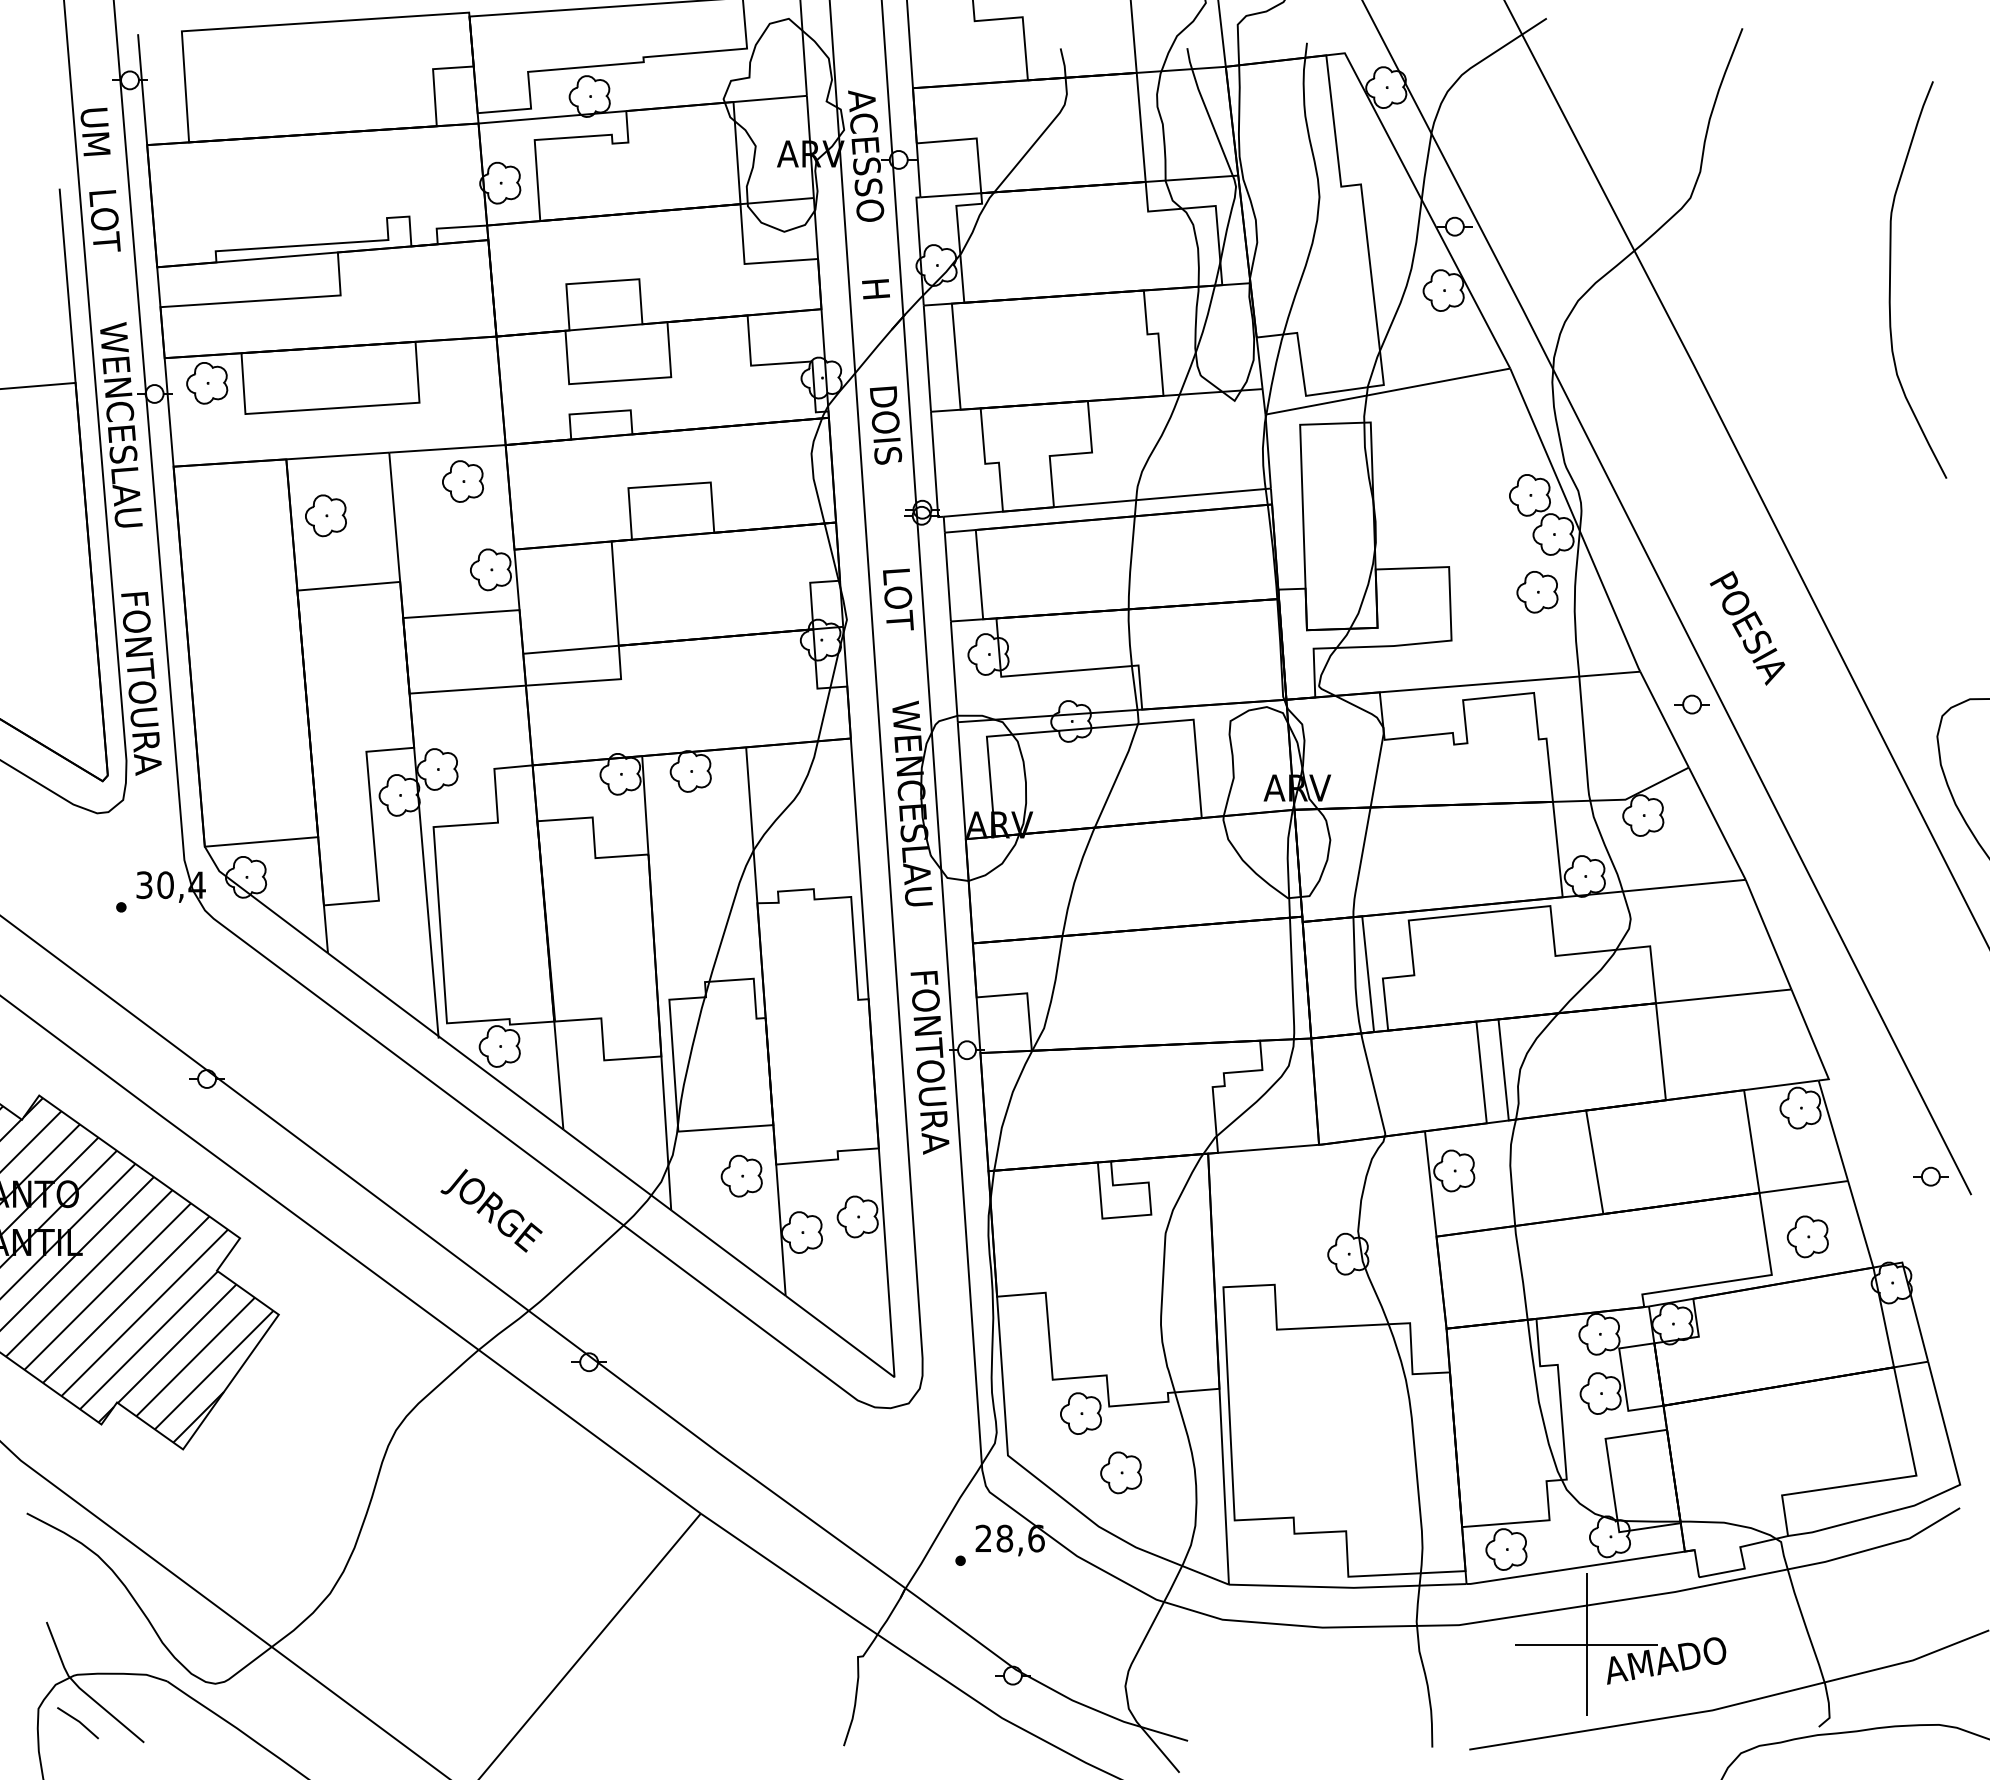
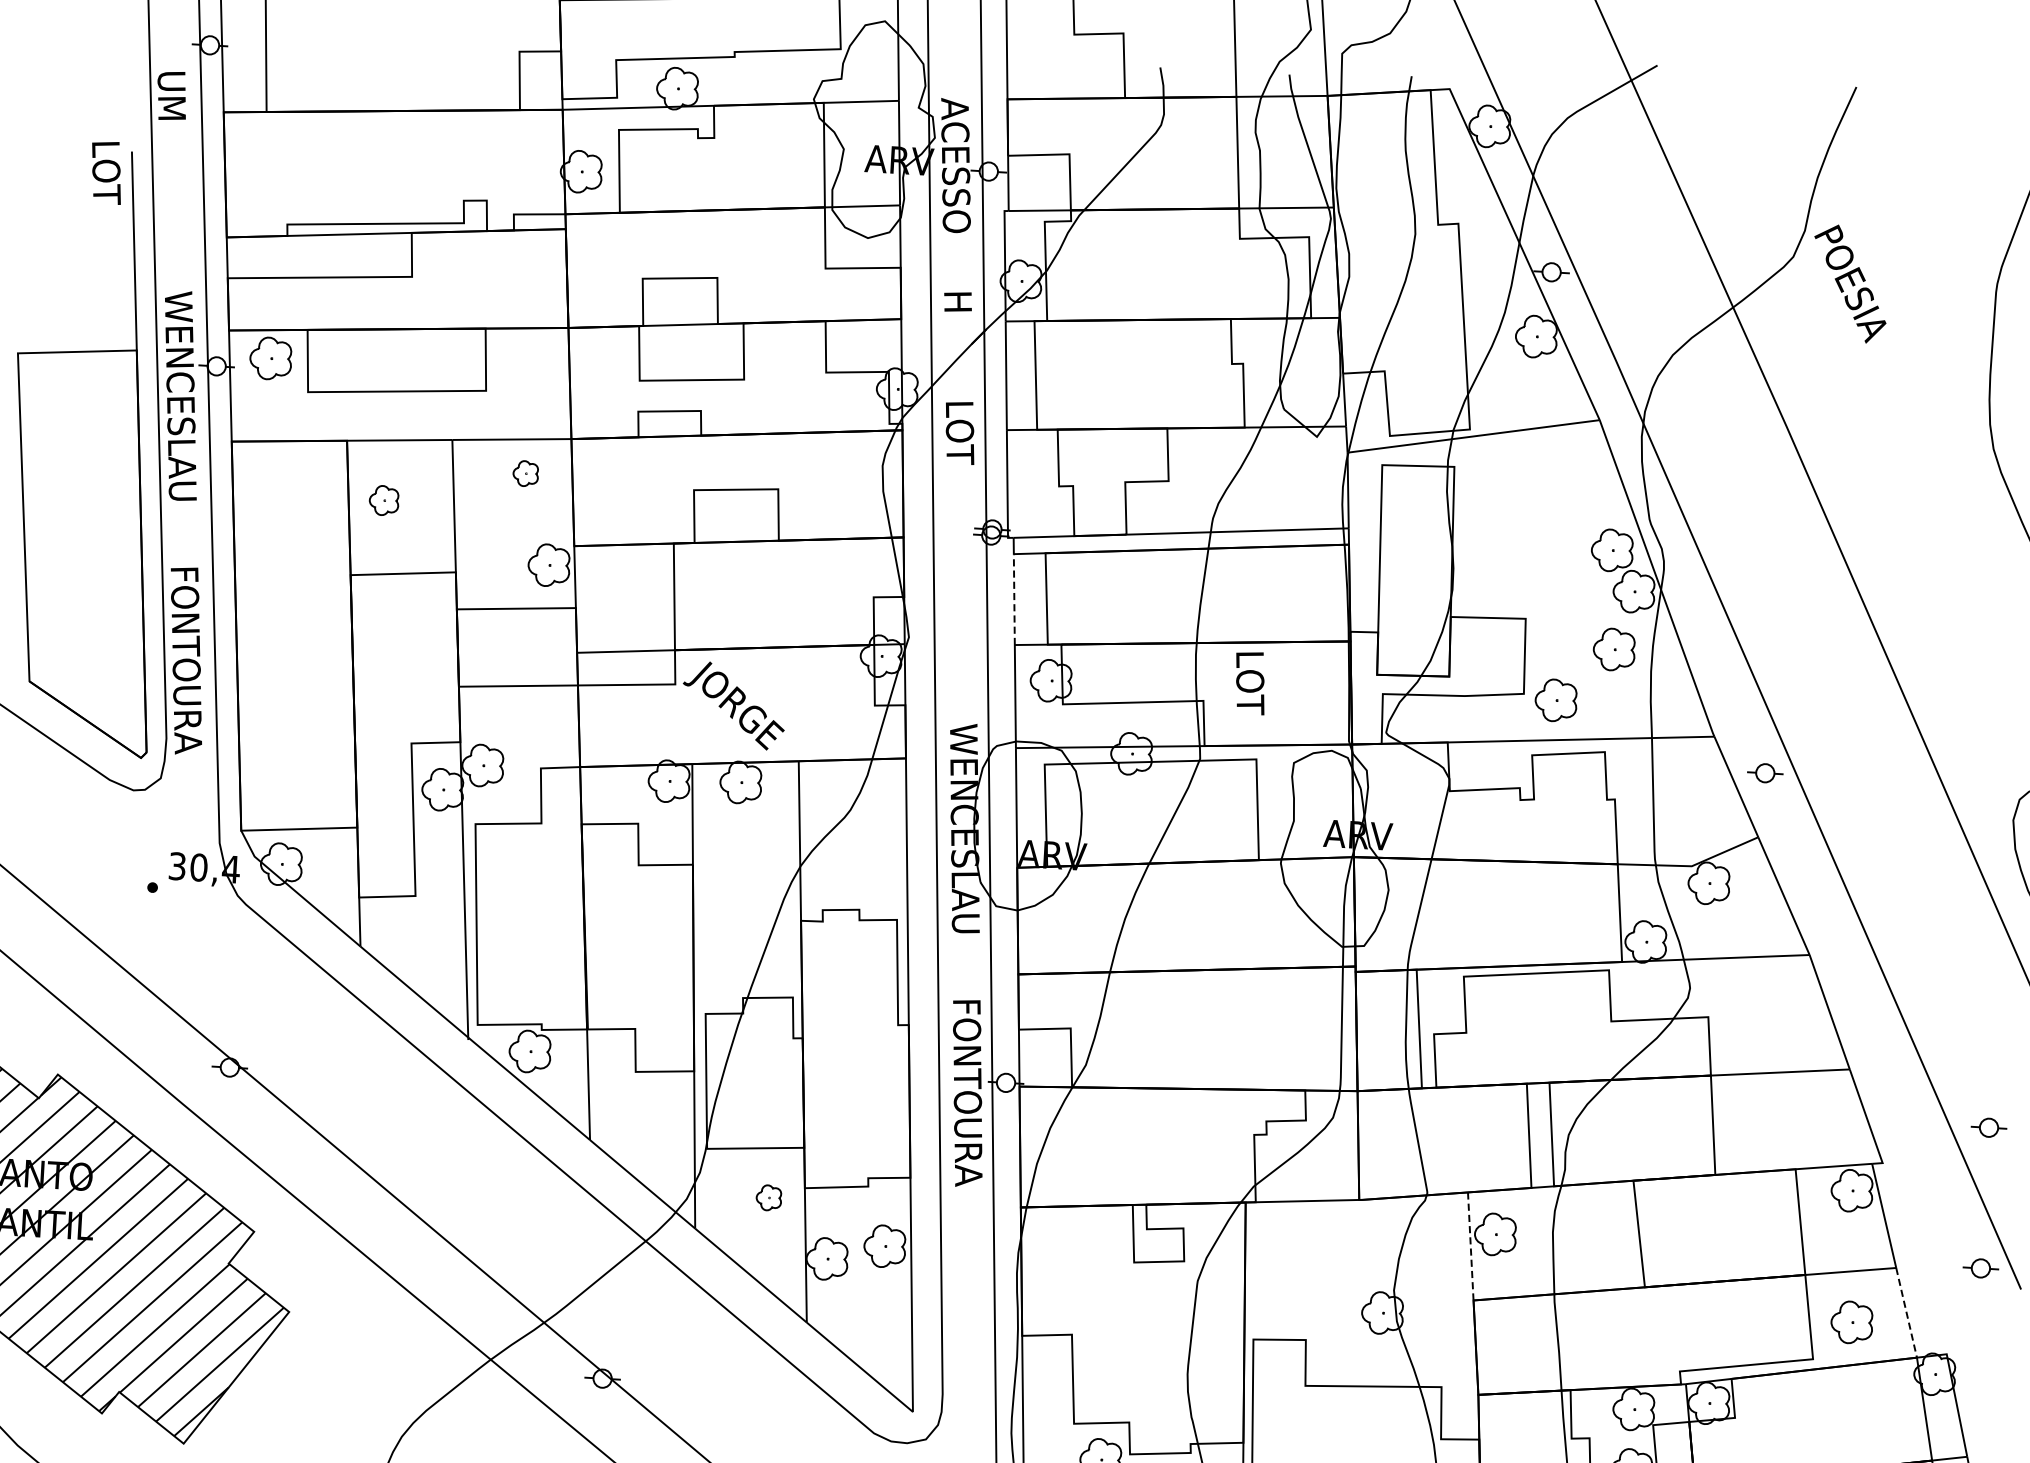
text: (104, 220) -> (106, 172), moved
text: (886, 426) -> (960, 442), DOIS -> LOT
part: (462, 481) -> (525, 473), size x0.6
part: (325, 515) -> (383, 500), size x0.7
line: (947, 577) -> (1013, 599), solid -> dashed
text: (898, 599) -> (1250, 683), moved
text: (1747, 628) -> (1850, 284), moved
part: (1483, 645) -> (1556, 700), added
part: (1930, 1038) -> (1988, 1127), added
part: (741, 1175) -> (768, 1197), size x0.6
line: (1430, 1183) -> (1470, 1245), solid -> dashed
text: (491, 1210) -> (733, 705), moved
line: (1860, 1224) -> (1906, 1313), solid -> dashed

